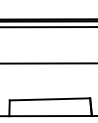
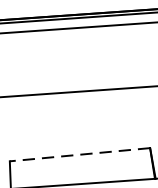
line: (49, 99) -> (79, 154), solid -> dashed

